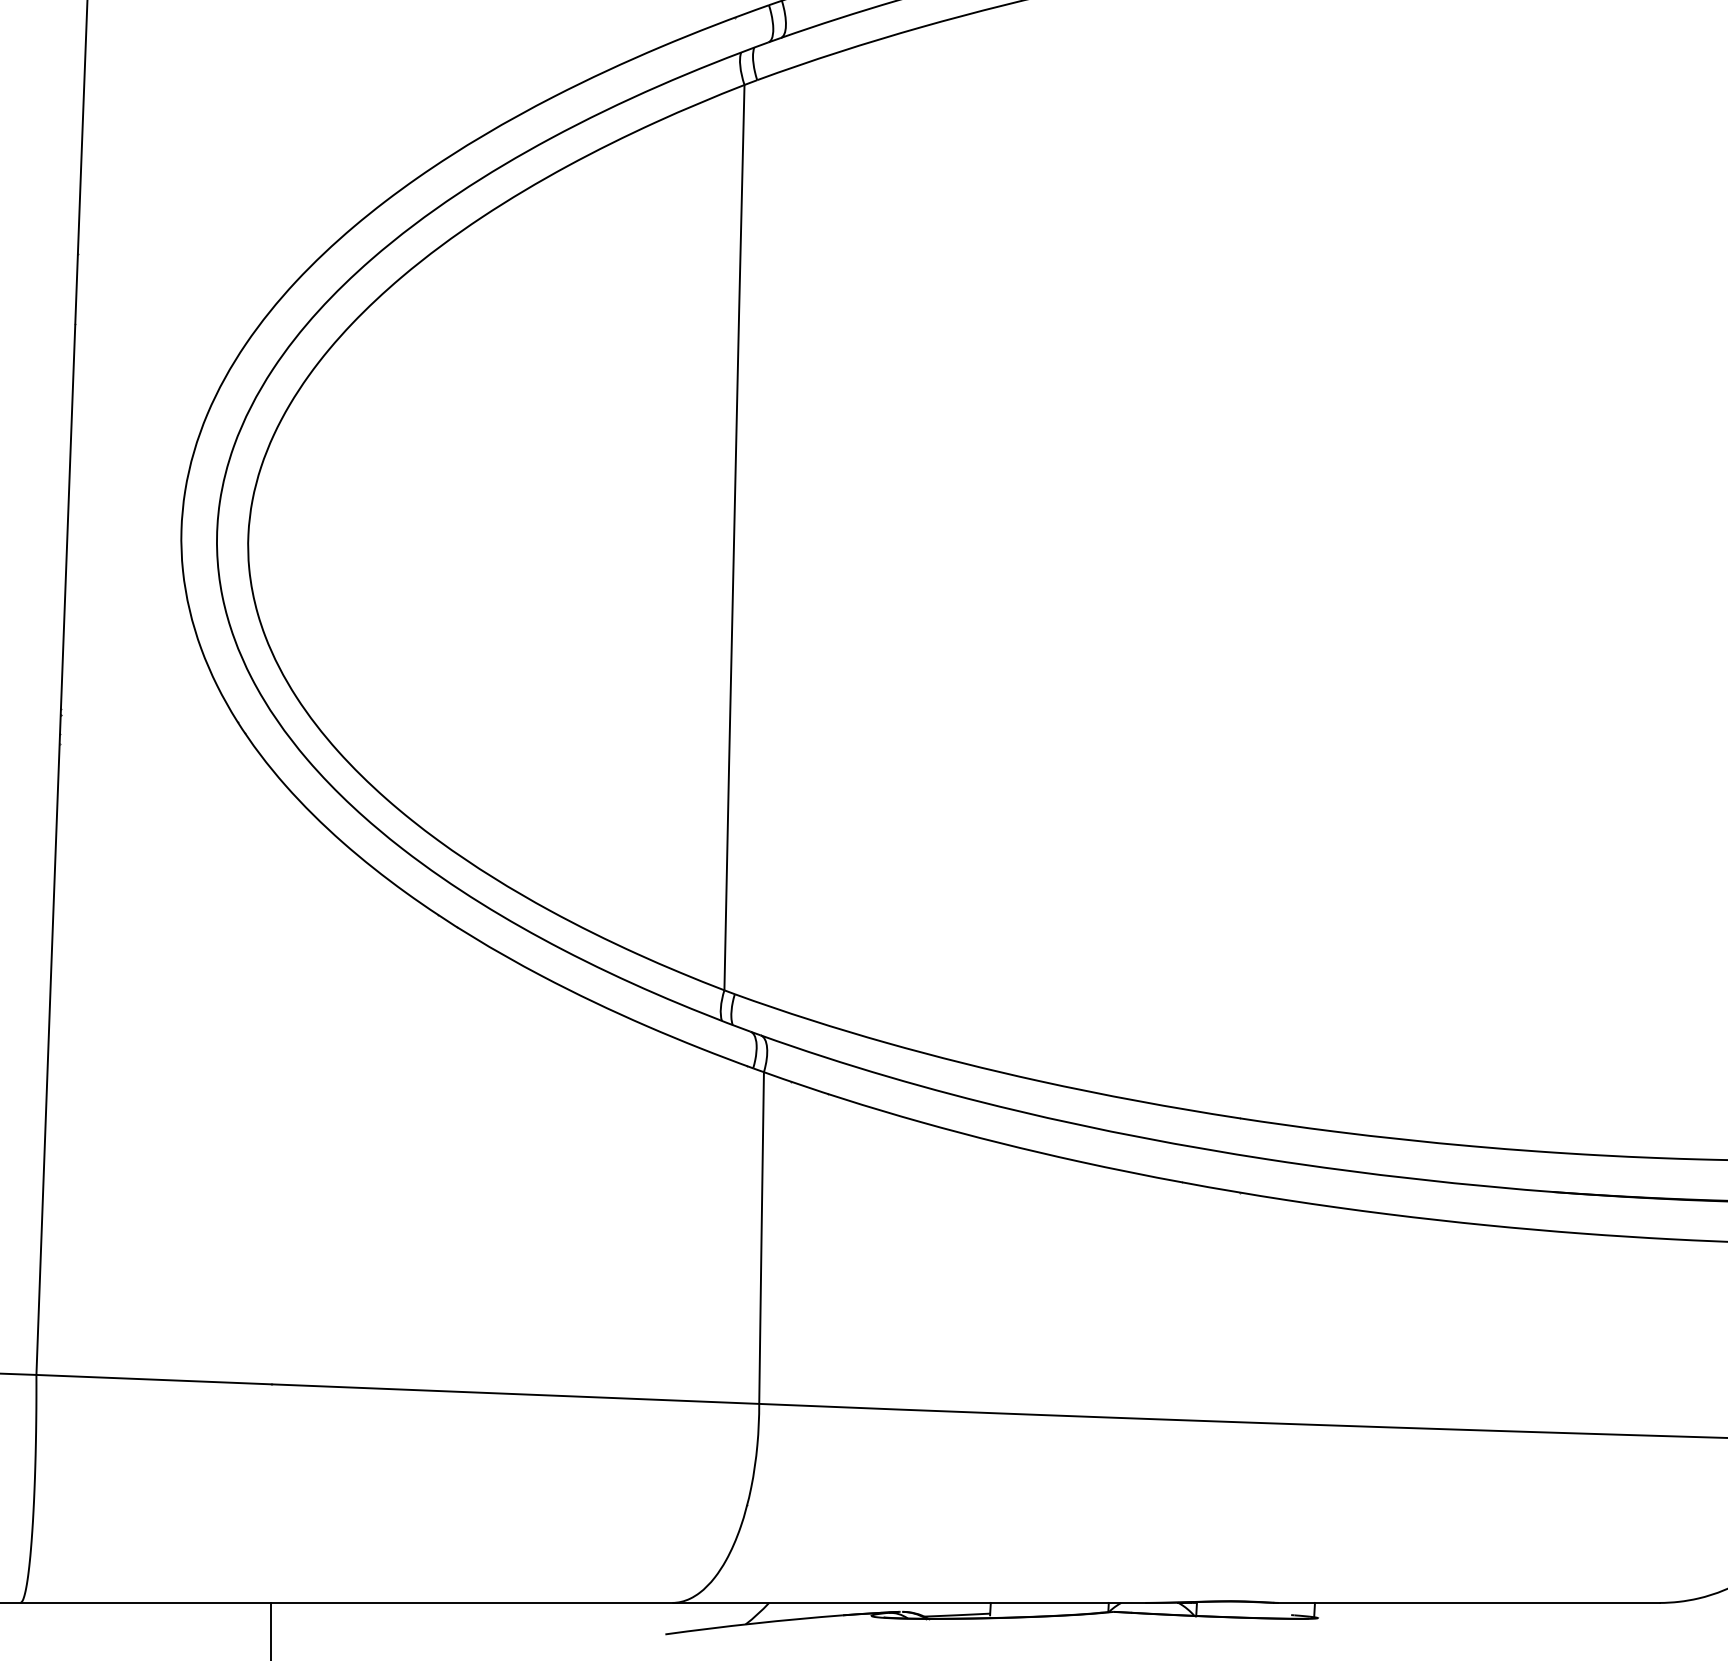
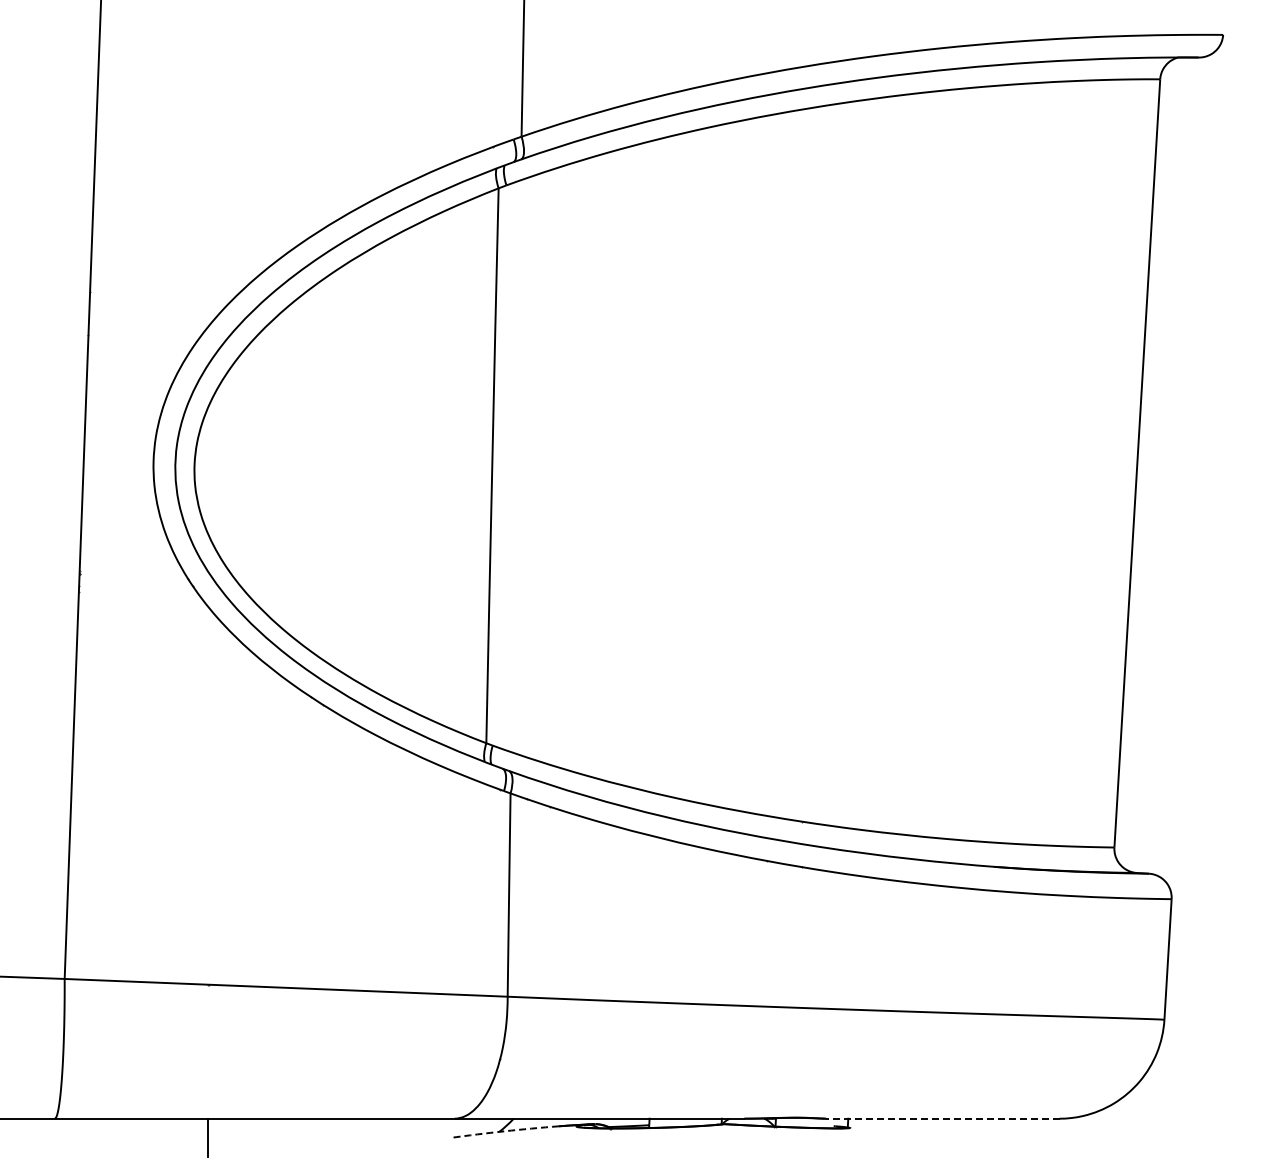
line: (1468, 1602) -> (942, 1118), solid -> dashed
arc: (754, 1623) -> (504, 1131), solid -> dashed

